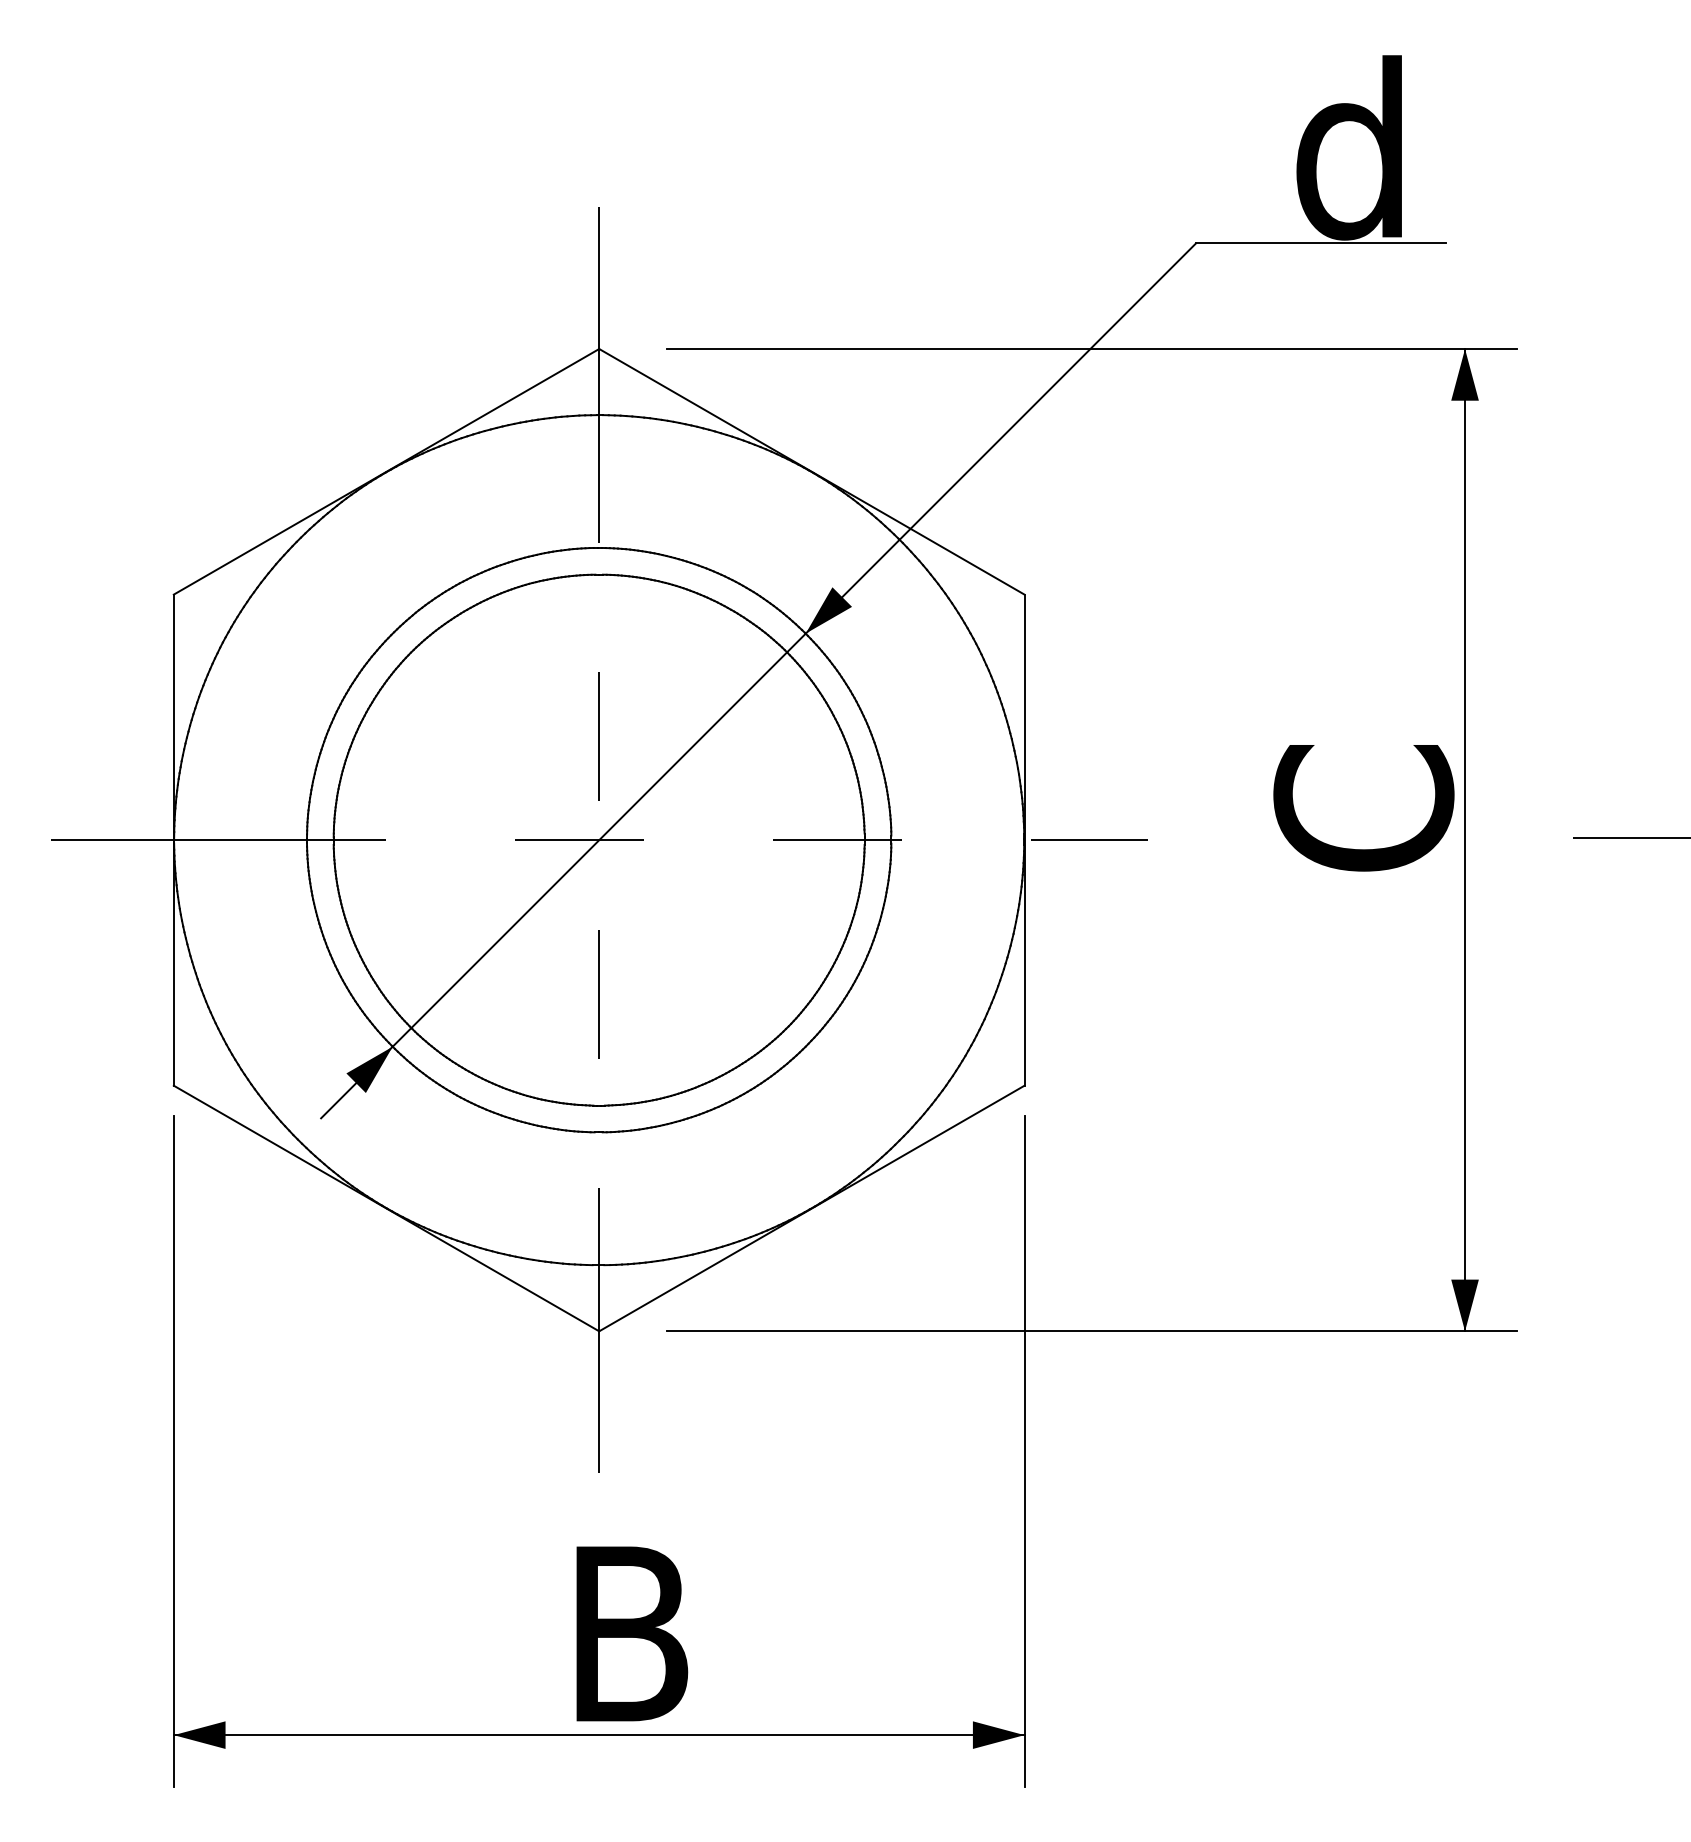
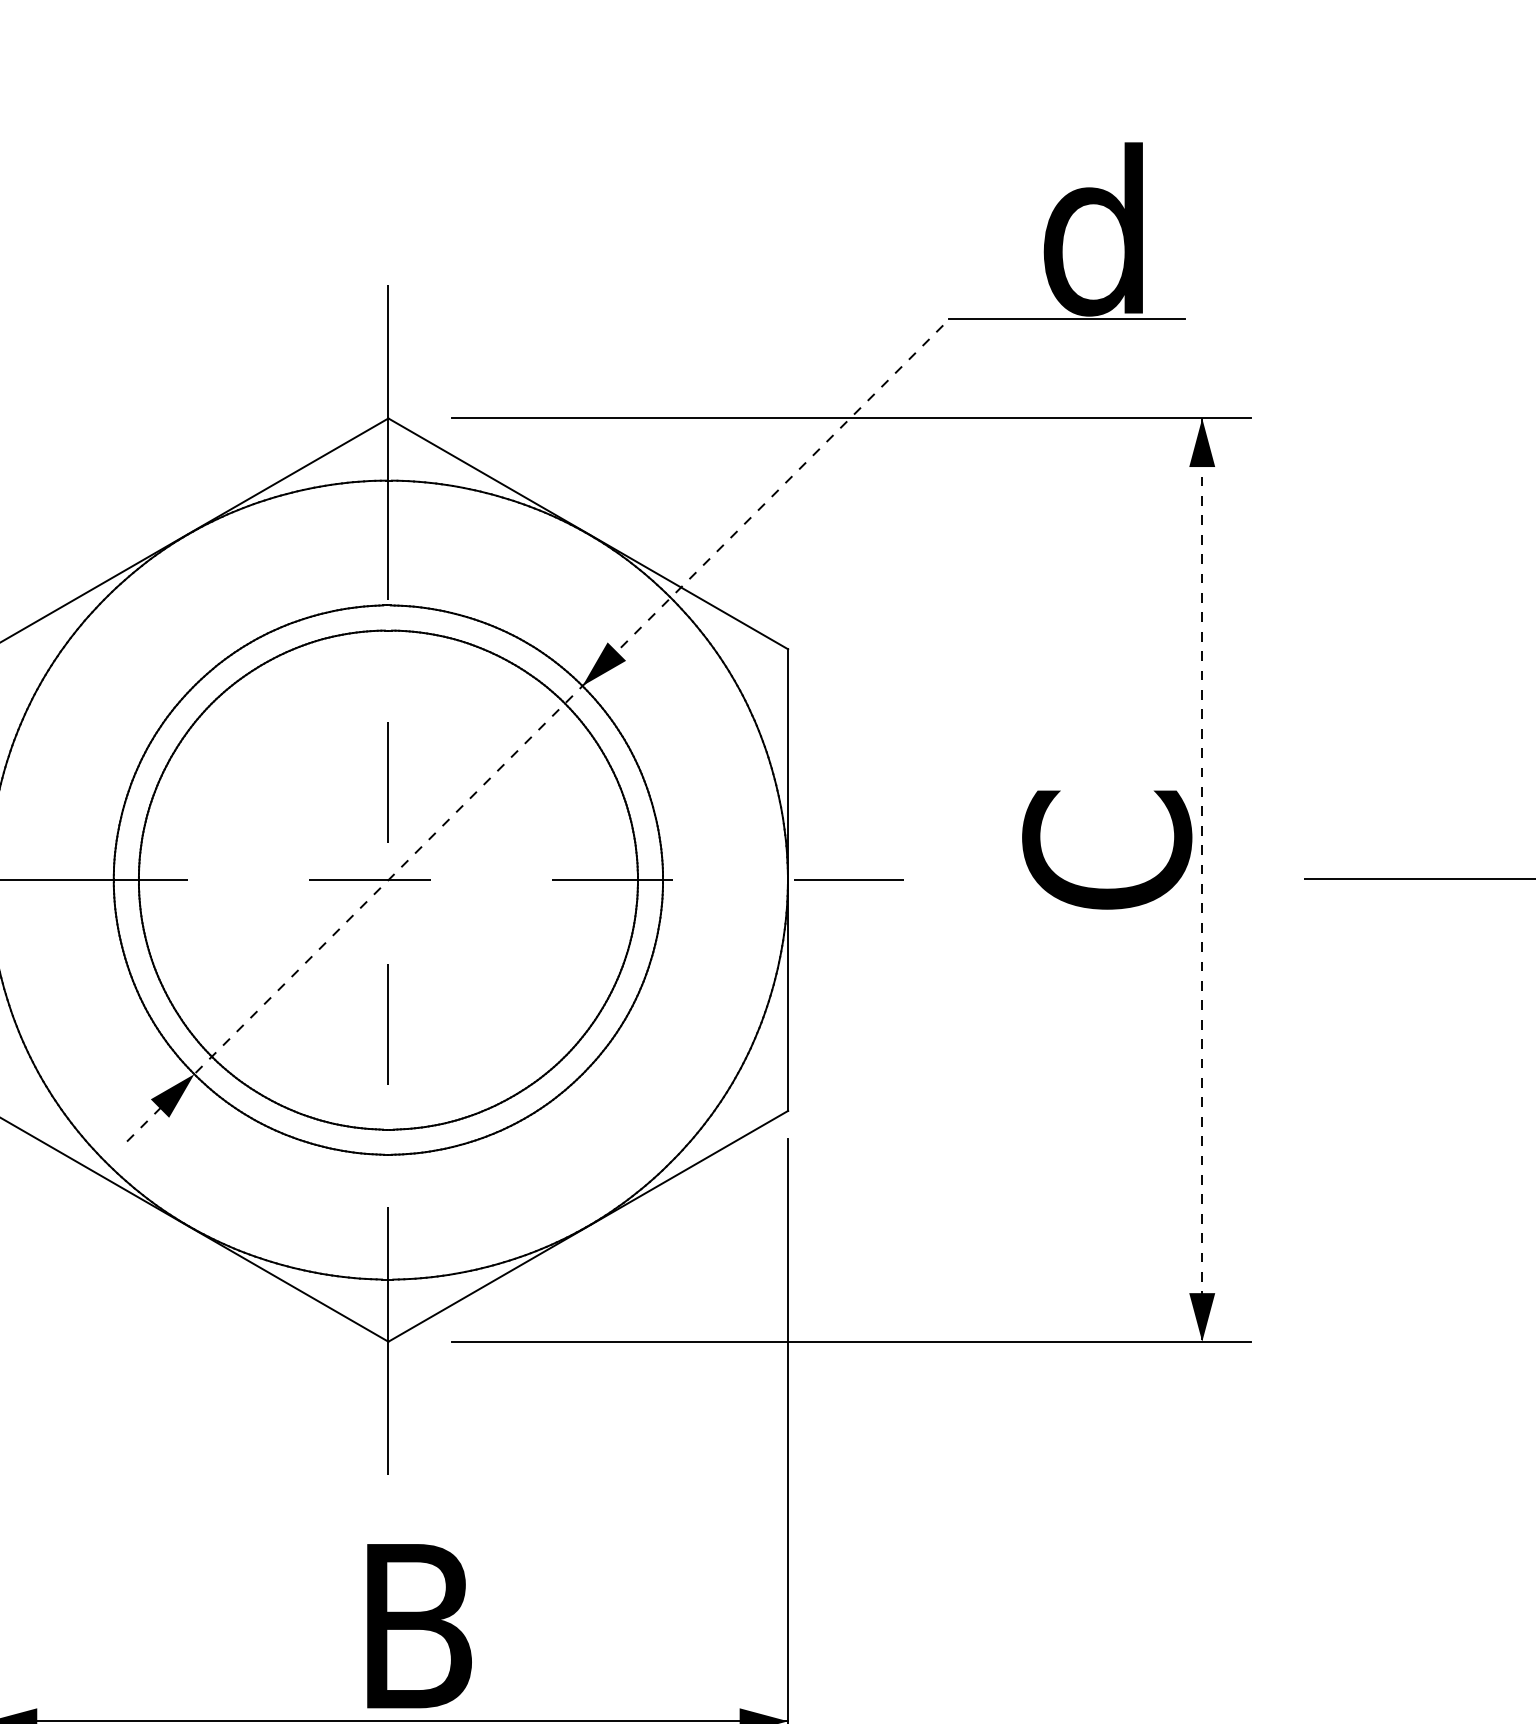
line: (758, 680) -> (538, 730), solid -> dashed
line: (1465, 840) -> (1202, 880), solid -> dashed

